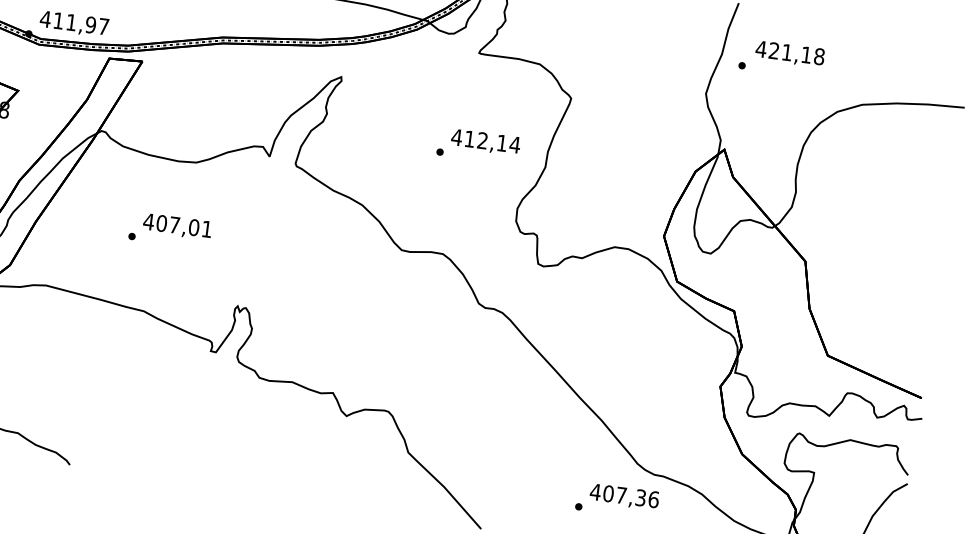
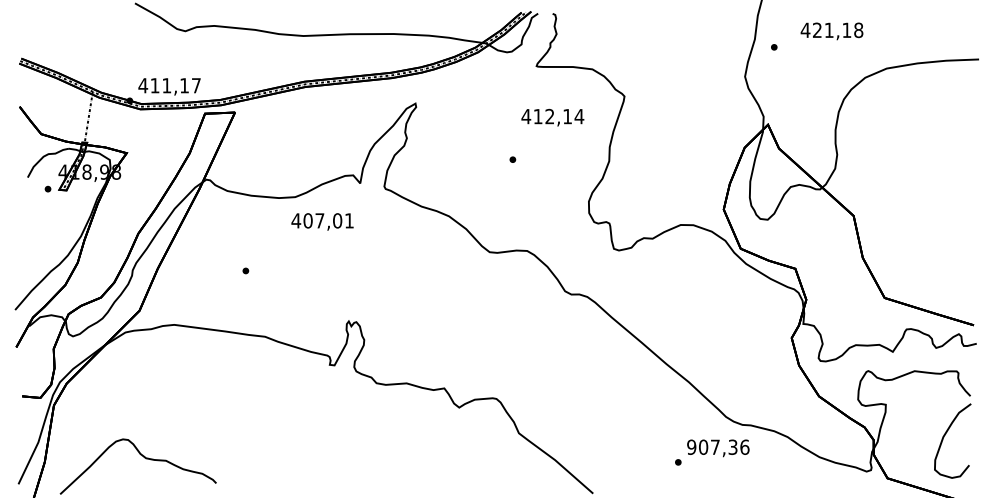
text: (90, 24) -> (184, 85), 411,97 -> 411,17
text: (789, 54) -> (831, 31), moved
text: (485, 142) -> (552, 117), moved
text: (177, 226) -> (322, 221), moved
text: (595, 491) -> (691, 446), 407,36 -> 907,36

